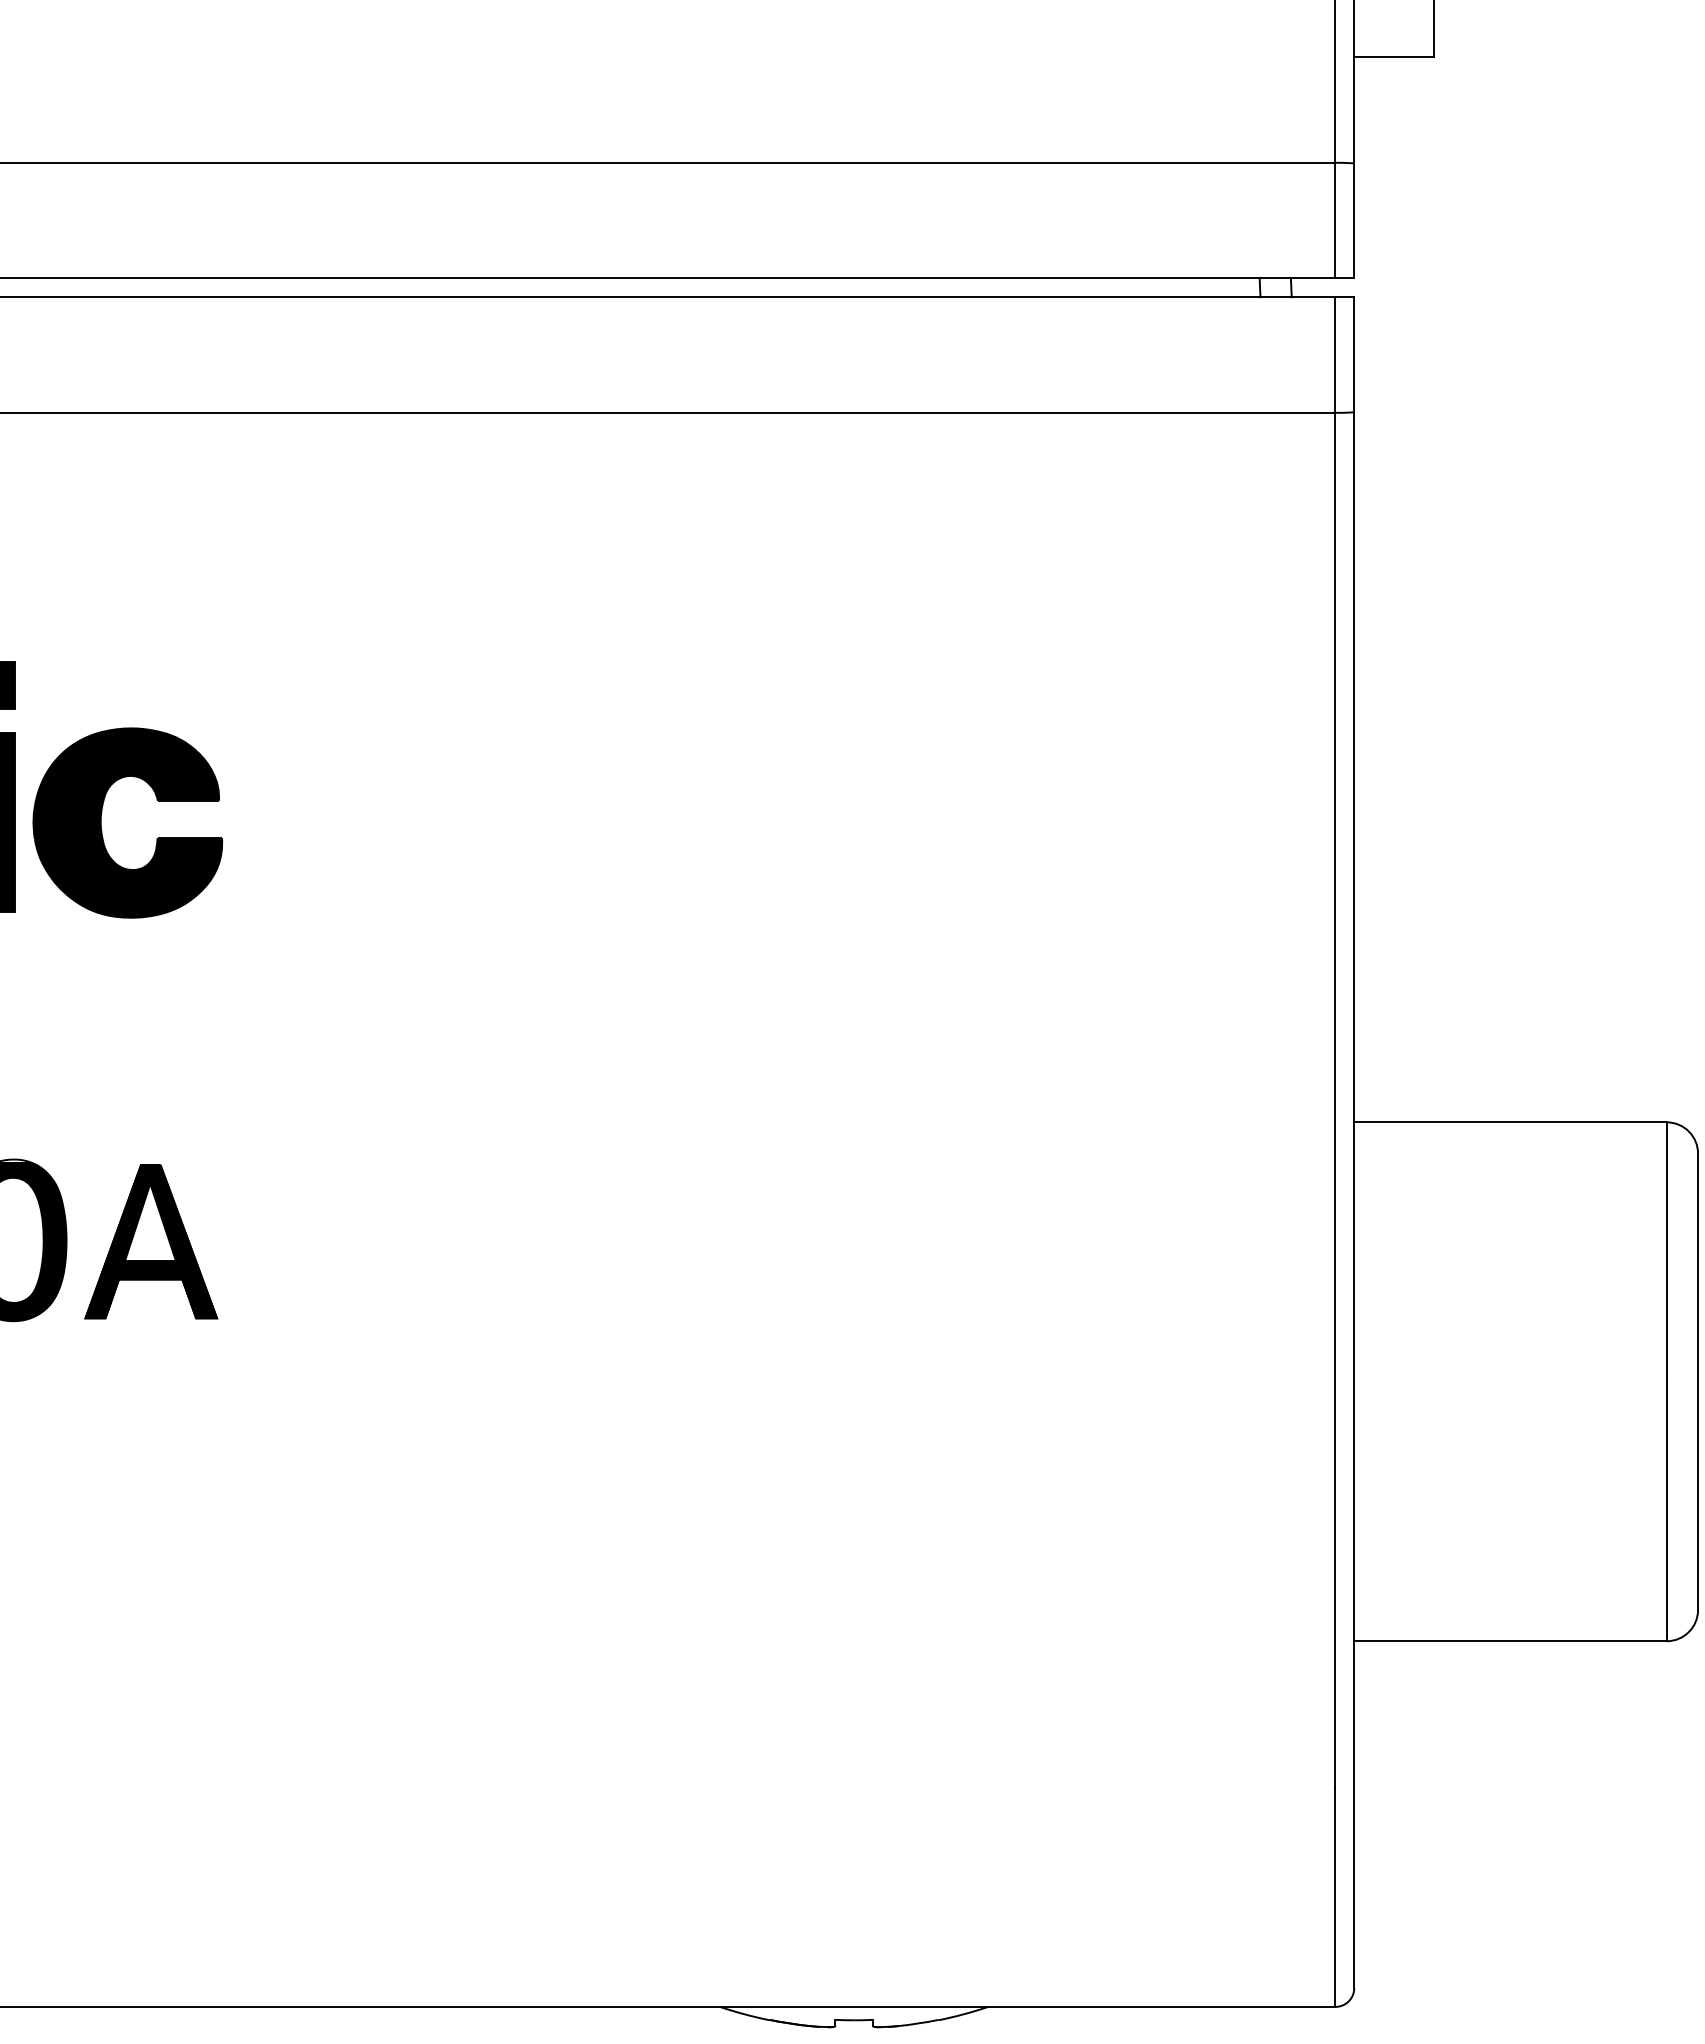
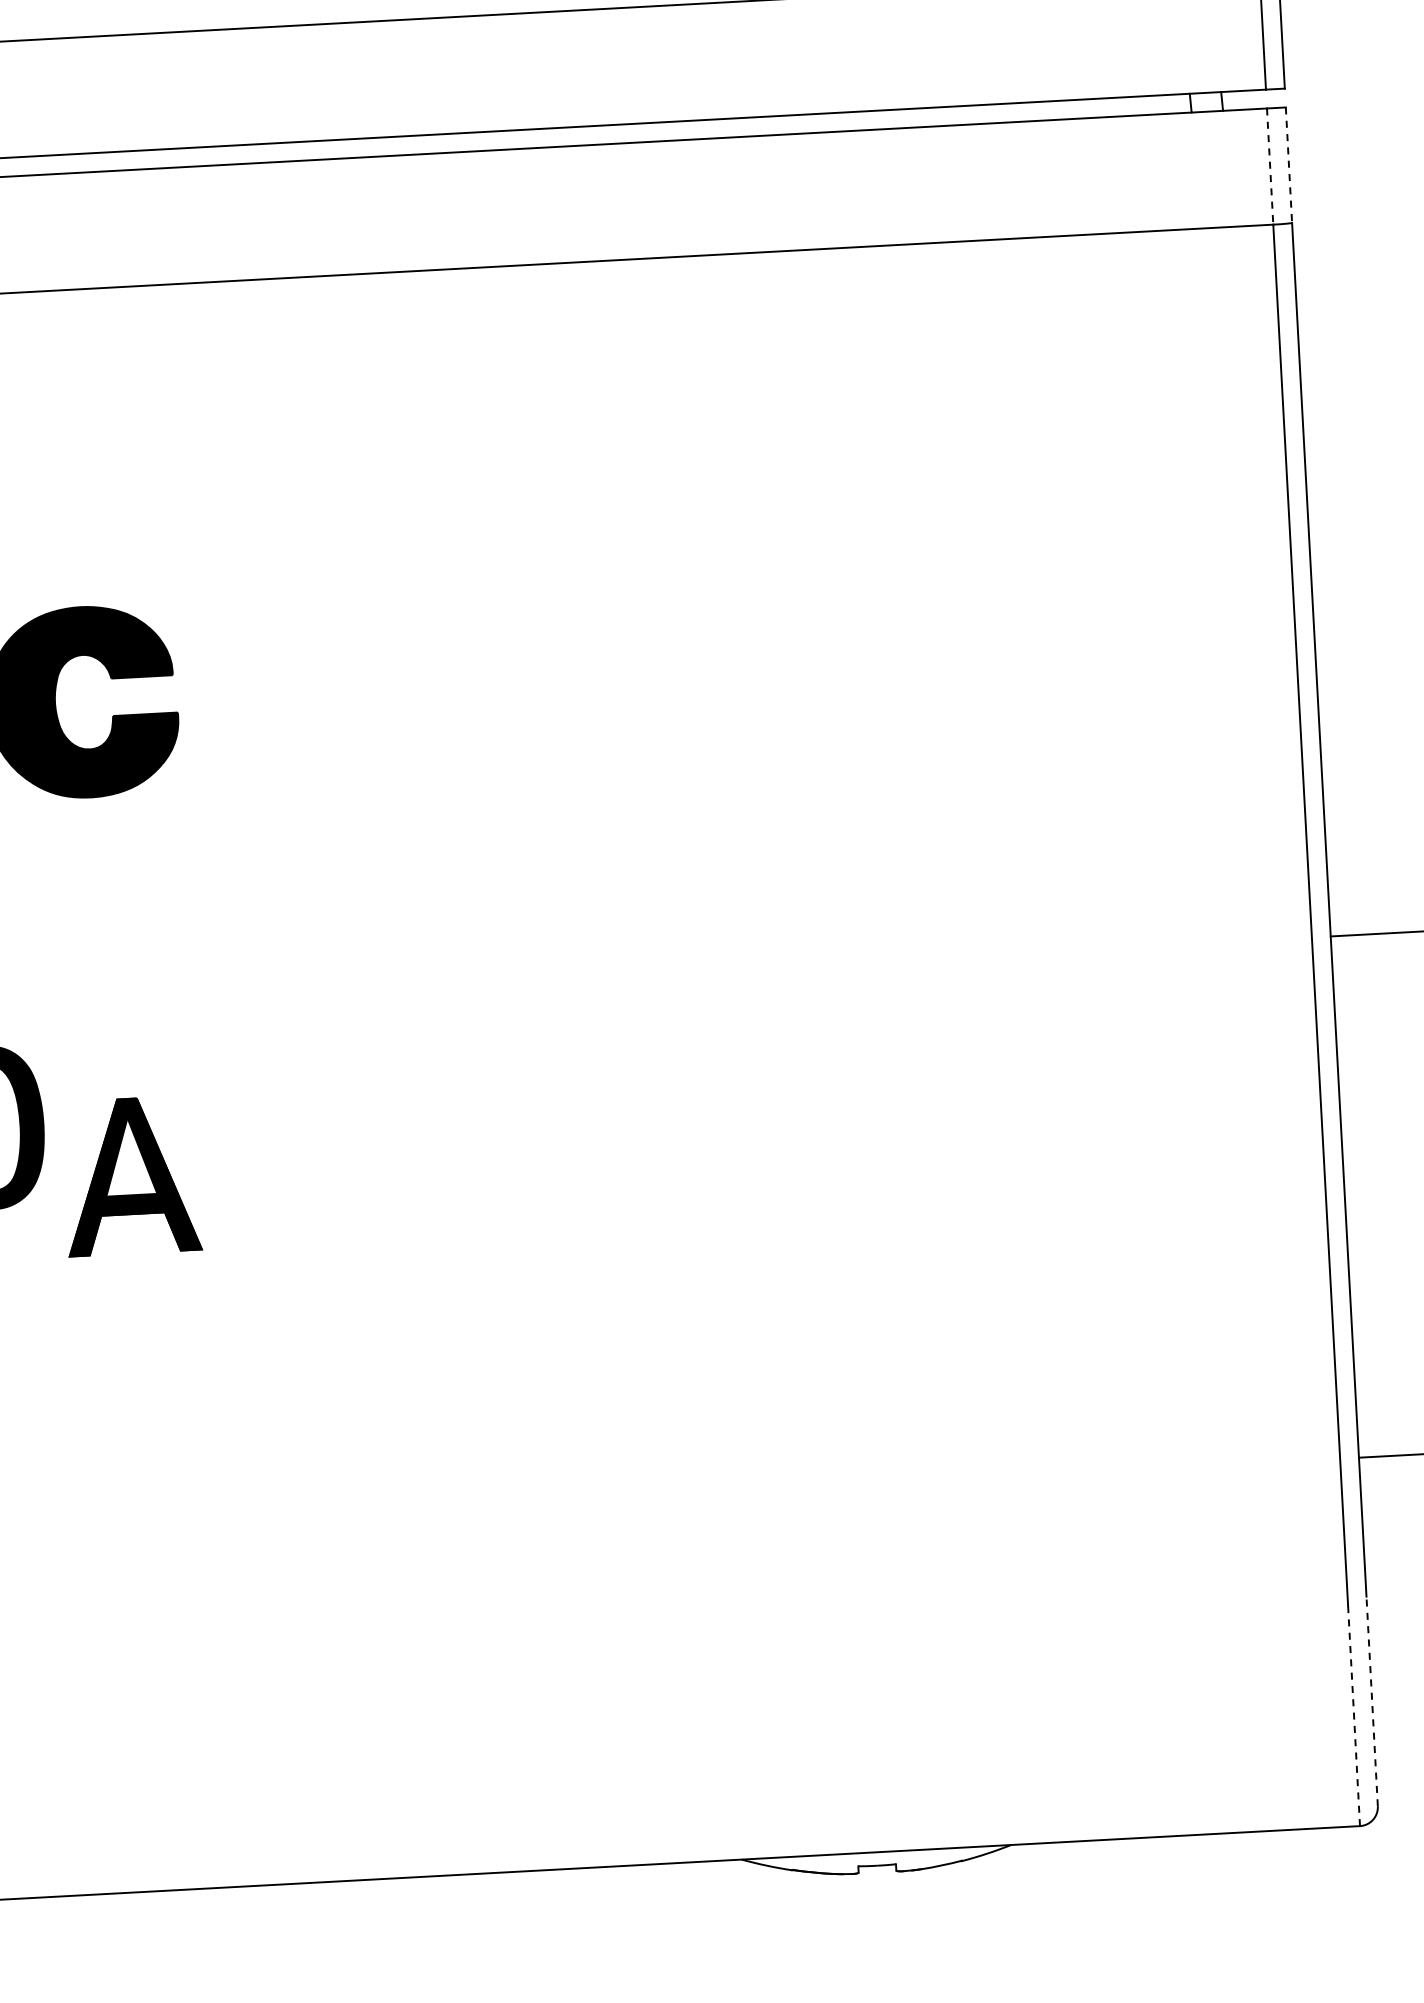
line: (1335, 355) -> (1270, 167), solid -> dashed
line: (1354, 355) -> (1289, 166), solid -> dashed
part: (151, 1241) -> (131, 1175), moved
line: (1354, 1883) -> (1372, 1701), solid -> dashed
line: (1335, 1897) -> (1354, 1716), solid -> dashed

